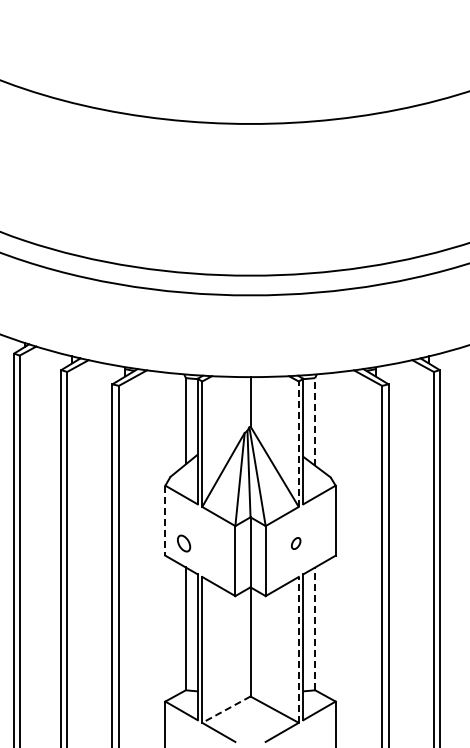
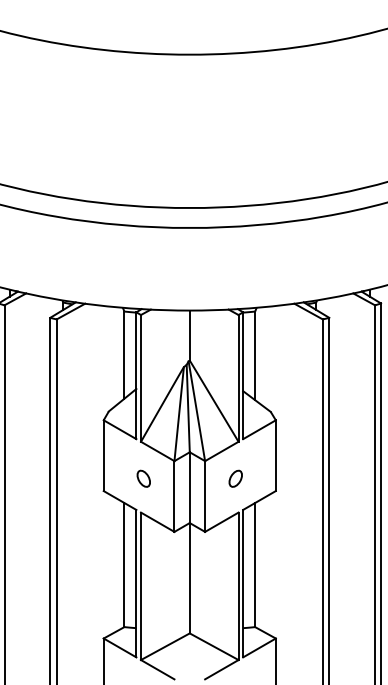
line: (315, 421) -> (255, 355), dashed -> solid
line: (298, 444) -> (238, 378), dashed -> solid
line: (165, 521) -> (103, 456), dashed -> solid
part: (184, 543) -> (144, 478), moved
part: (296, 543) -> (236, 478), size x1.43
line: (315, 628) -> (255, 564), dashed -> solid
line: (298, 649) -> (238, 585), dashed -> solid
line: (225, 709) -> (164, 646), dashed -> solid

